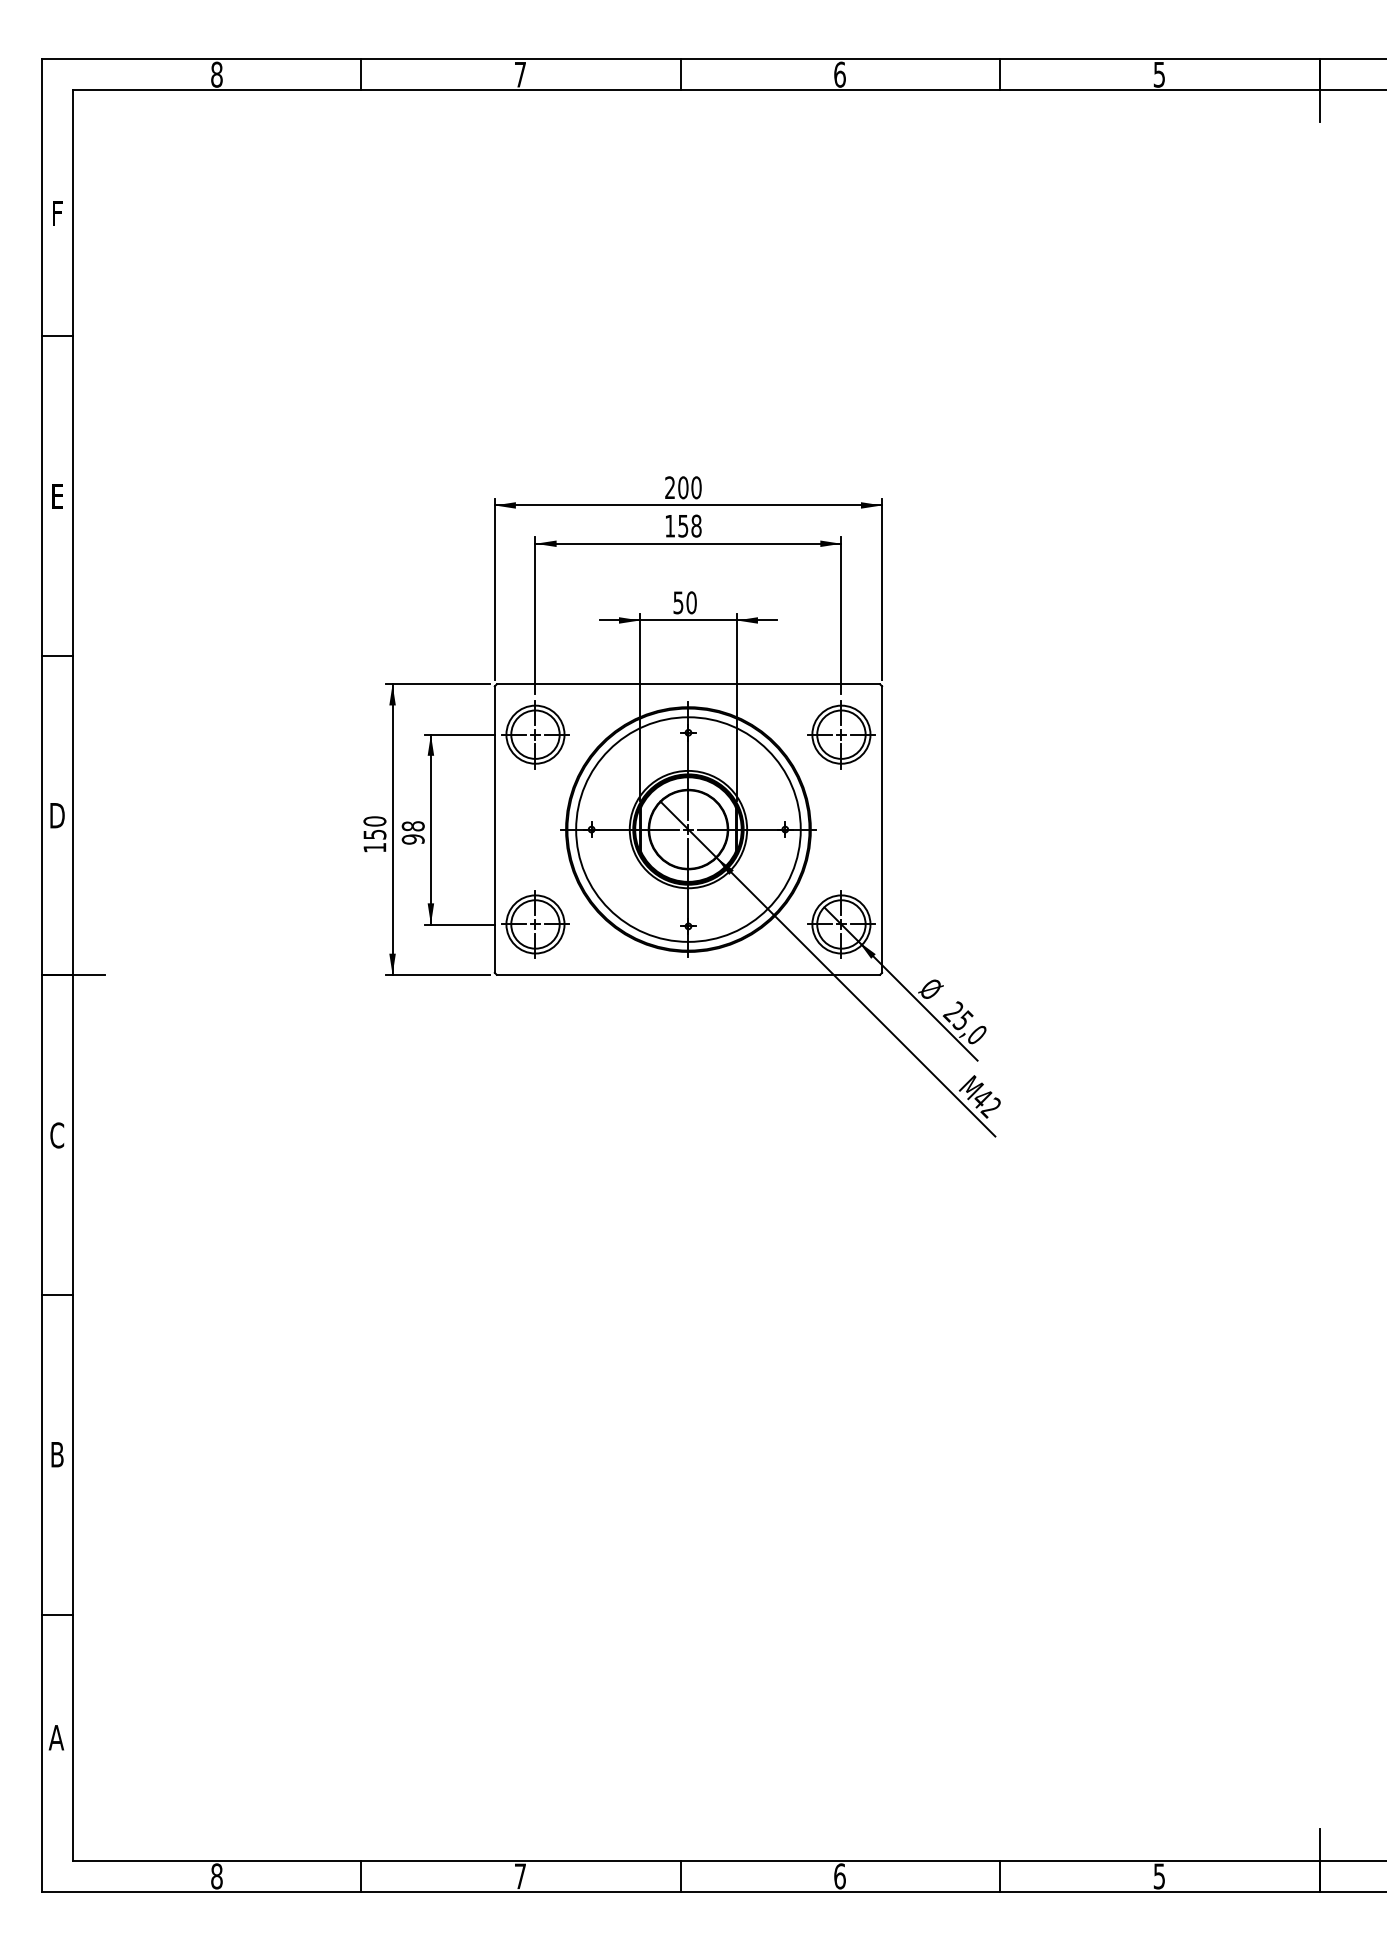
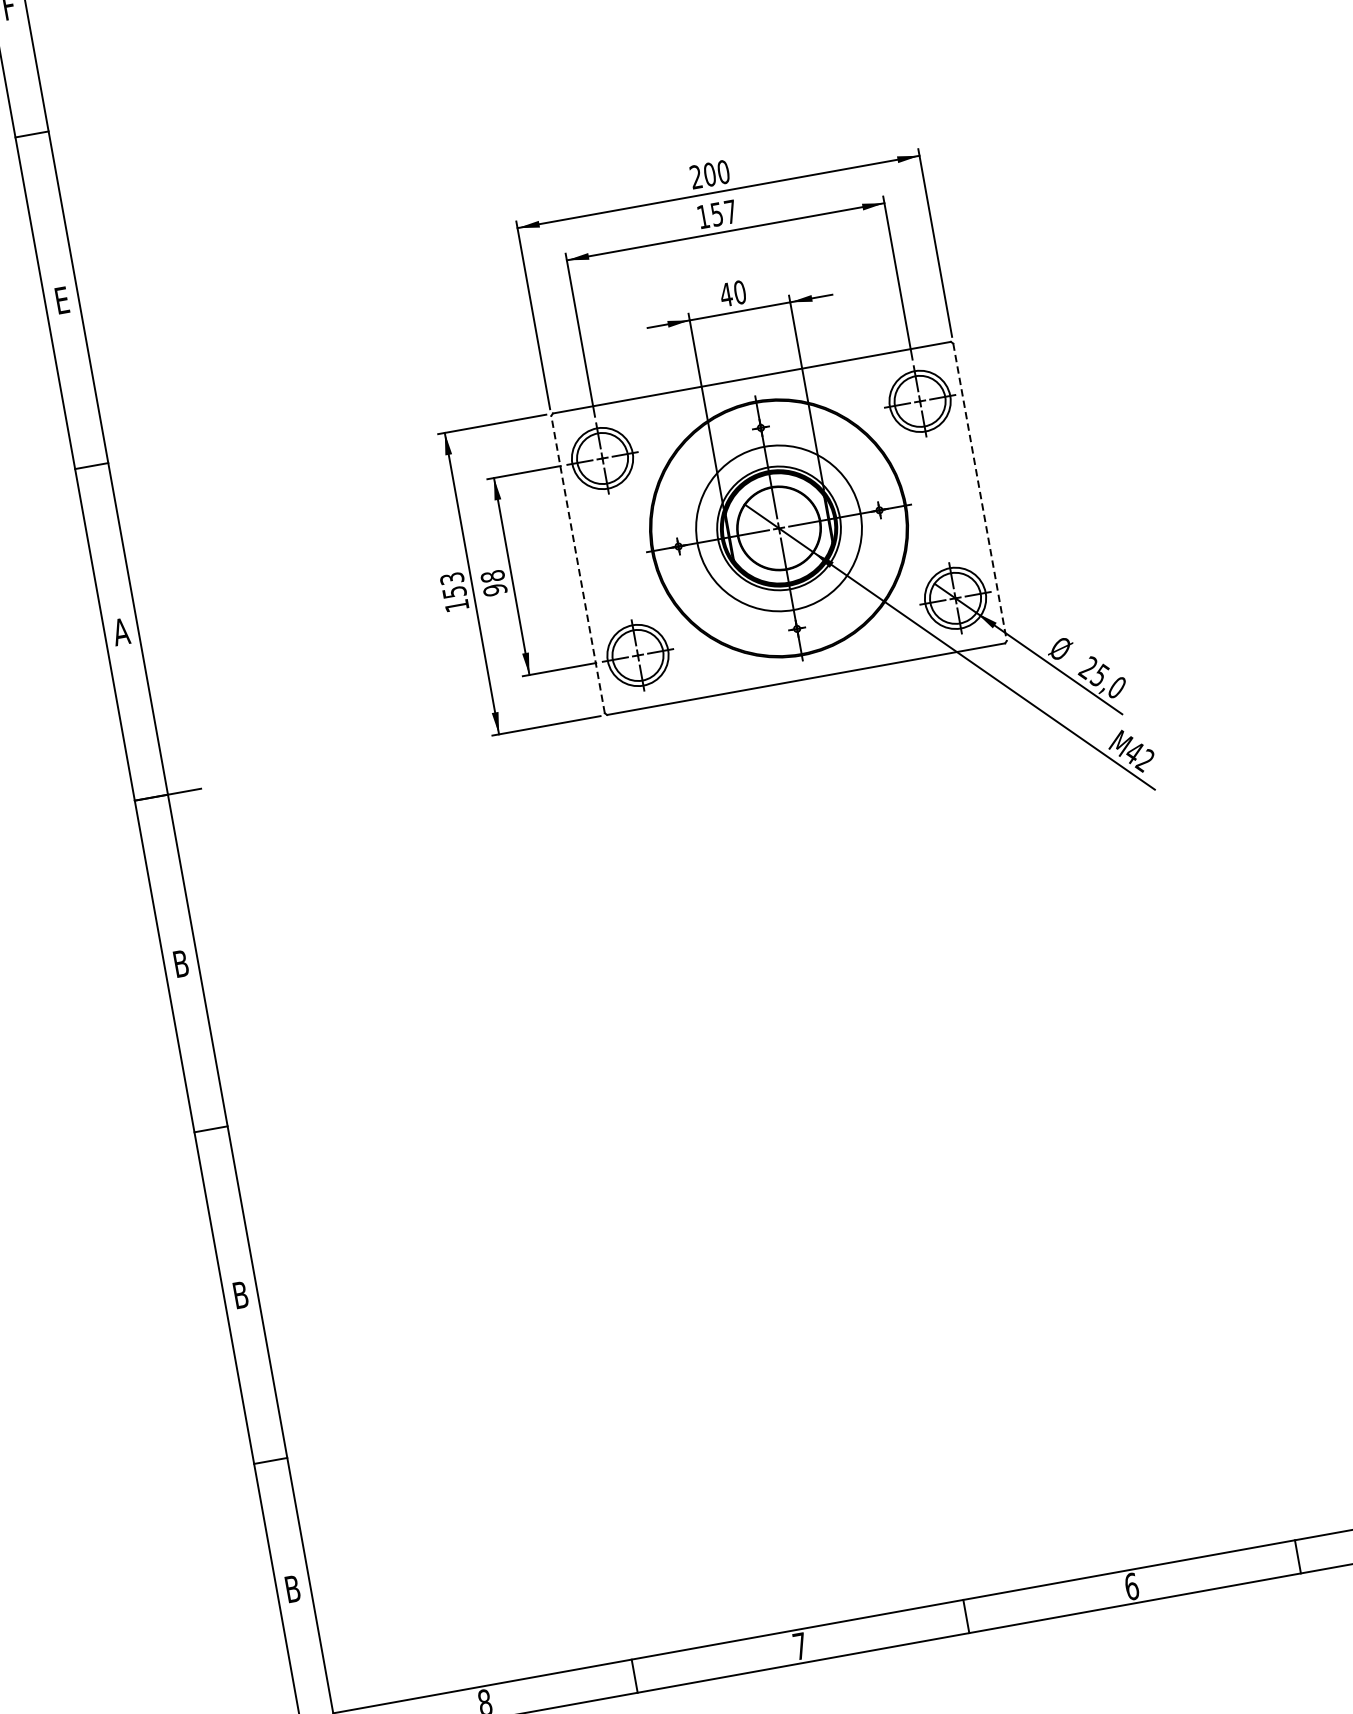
text: (696, 525) -> (730, 211), 158 -> 157
text: (678, 602) -> (726, 294), 50 -> 40
text: (56, 815) -> (120, 631), D -> A
text: (374, 821) -> (451, 578), 150 -> 153
line: (494, 829) -> (577, 564), solid -> dashed
circle: (688, 829) -> (779, 528), size x0.7
line: (882, 830) -> (980, 493), solid -> dashed
text: (57, 1135) -> (181, 963), C -> B
text: (56, 1737) -> (292, 1588), A -> B

